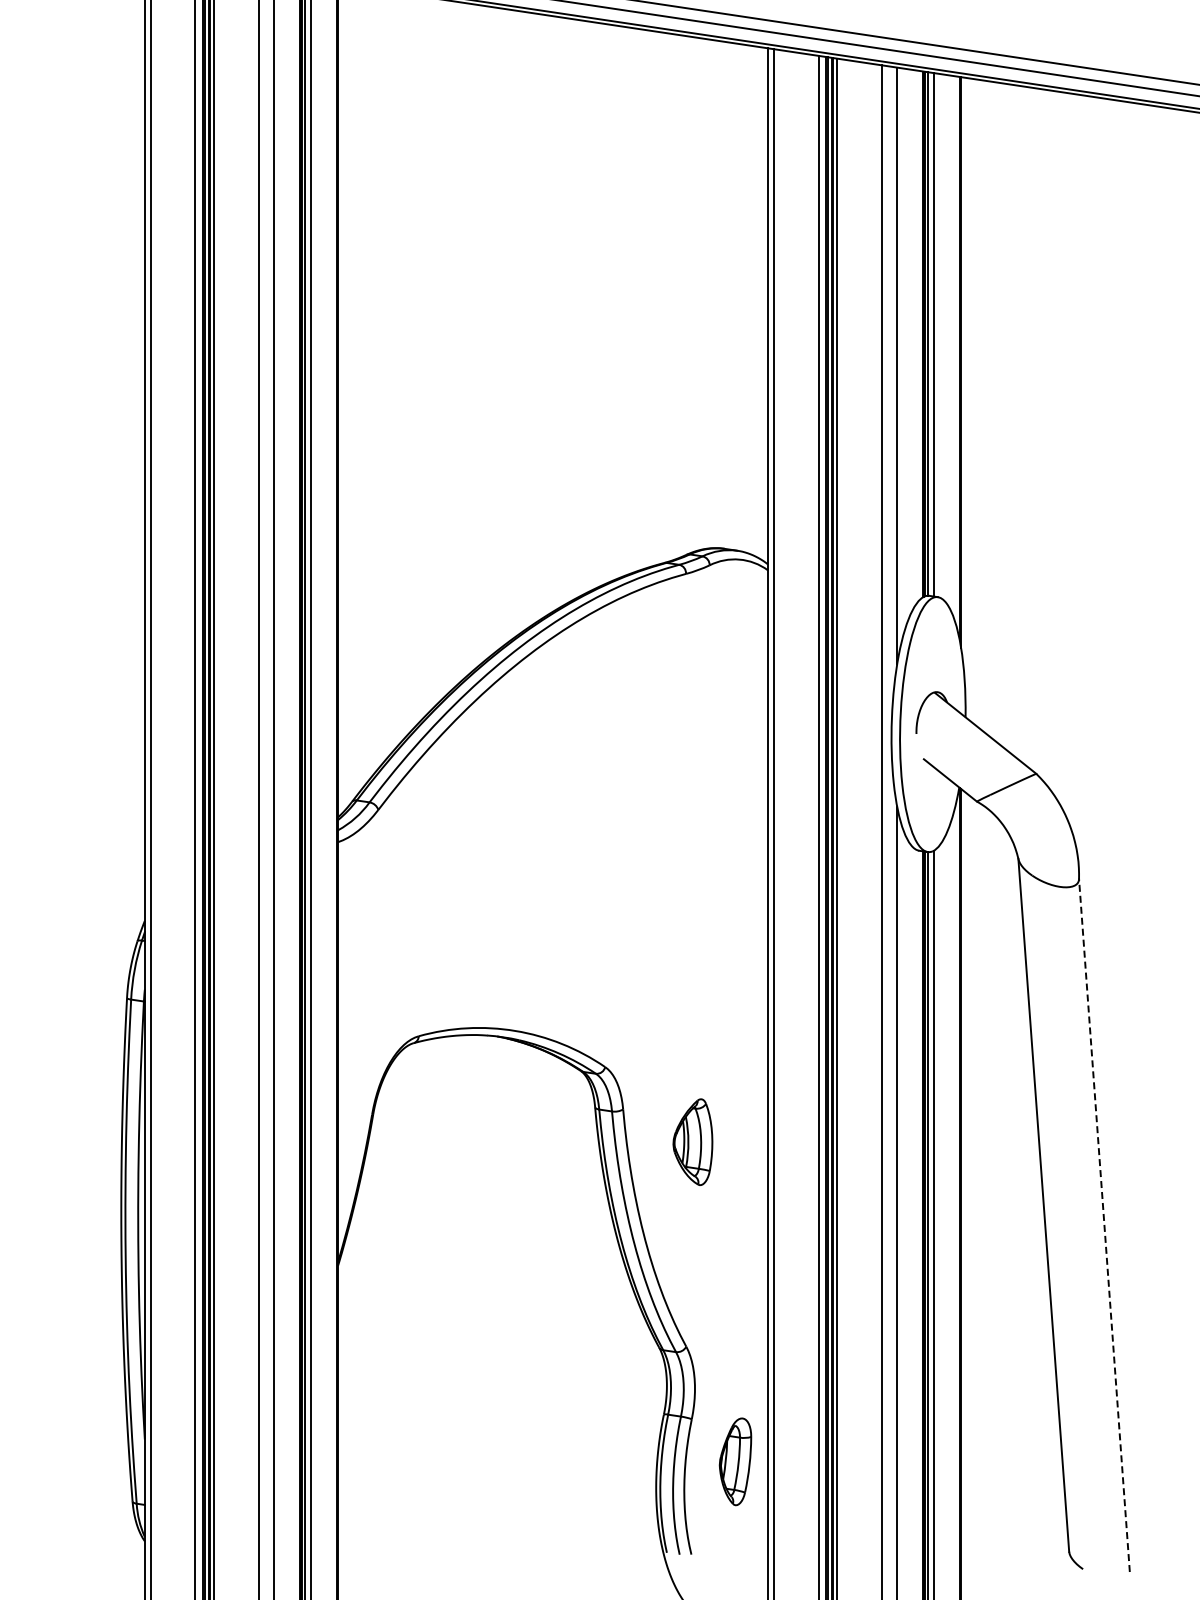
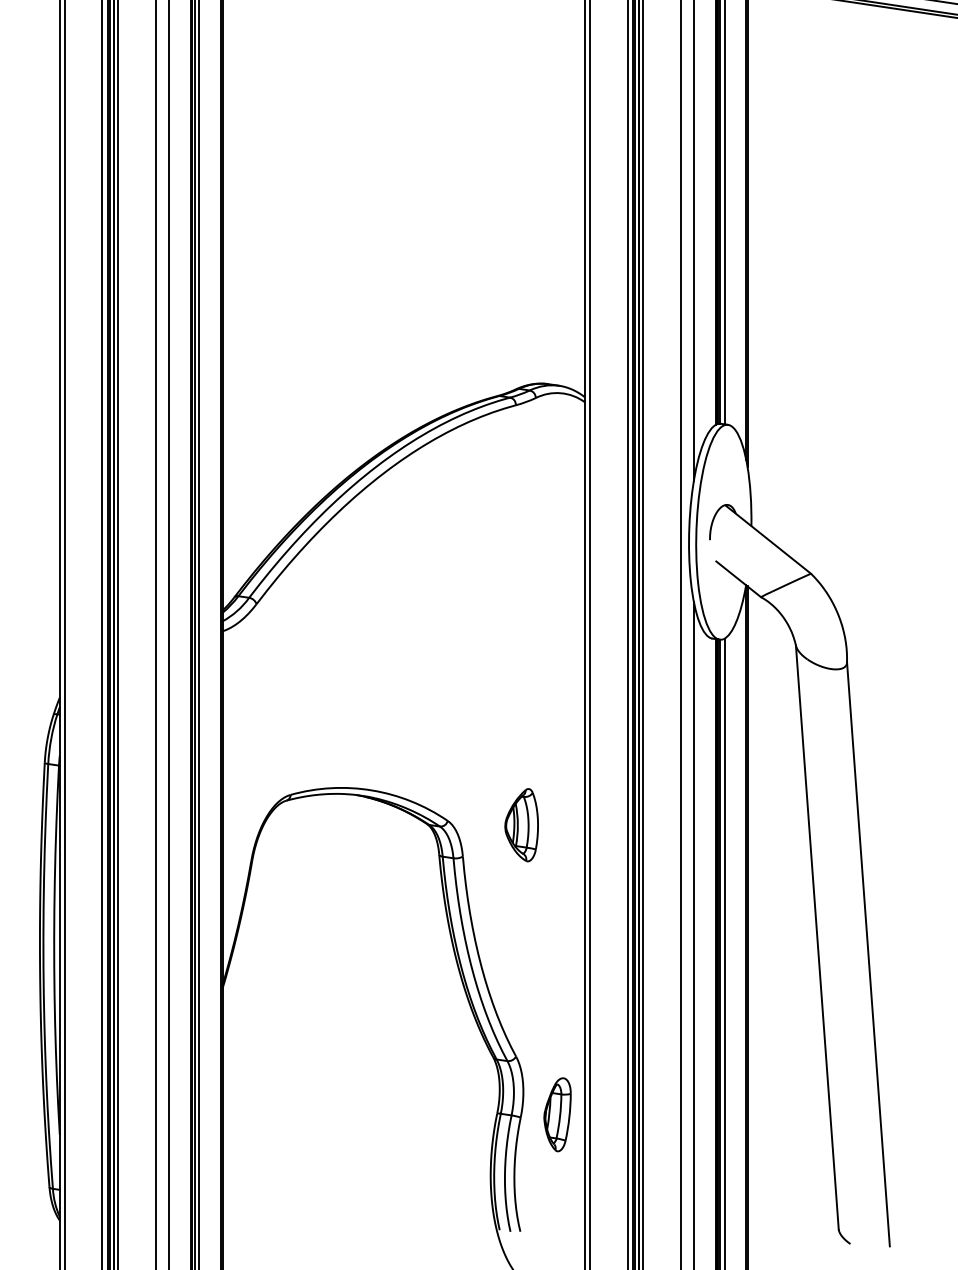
part: (692, 1141) -> (521, 824), moved
line: (1104, 1225) -> (868, 954), dashed -> solid
part: (735, 1461) -> (557, 1114), moved

